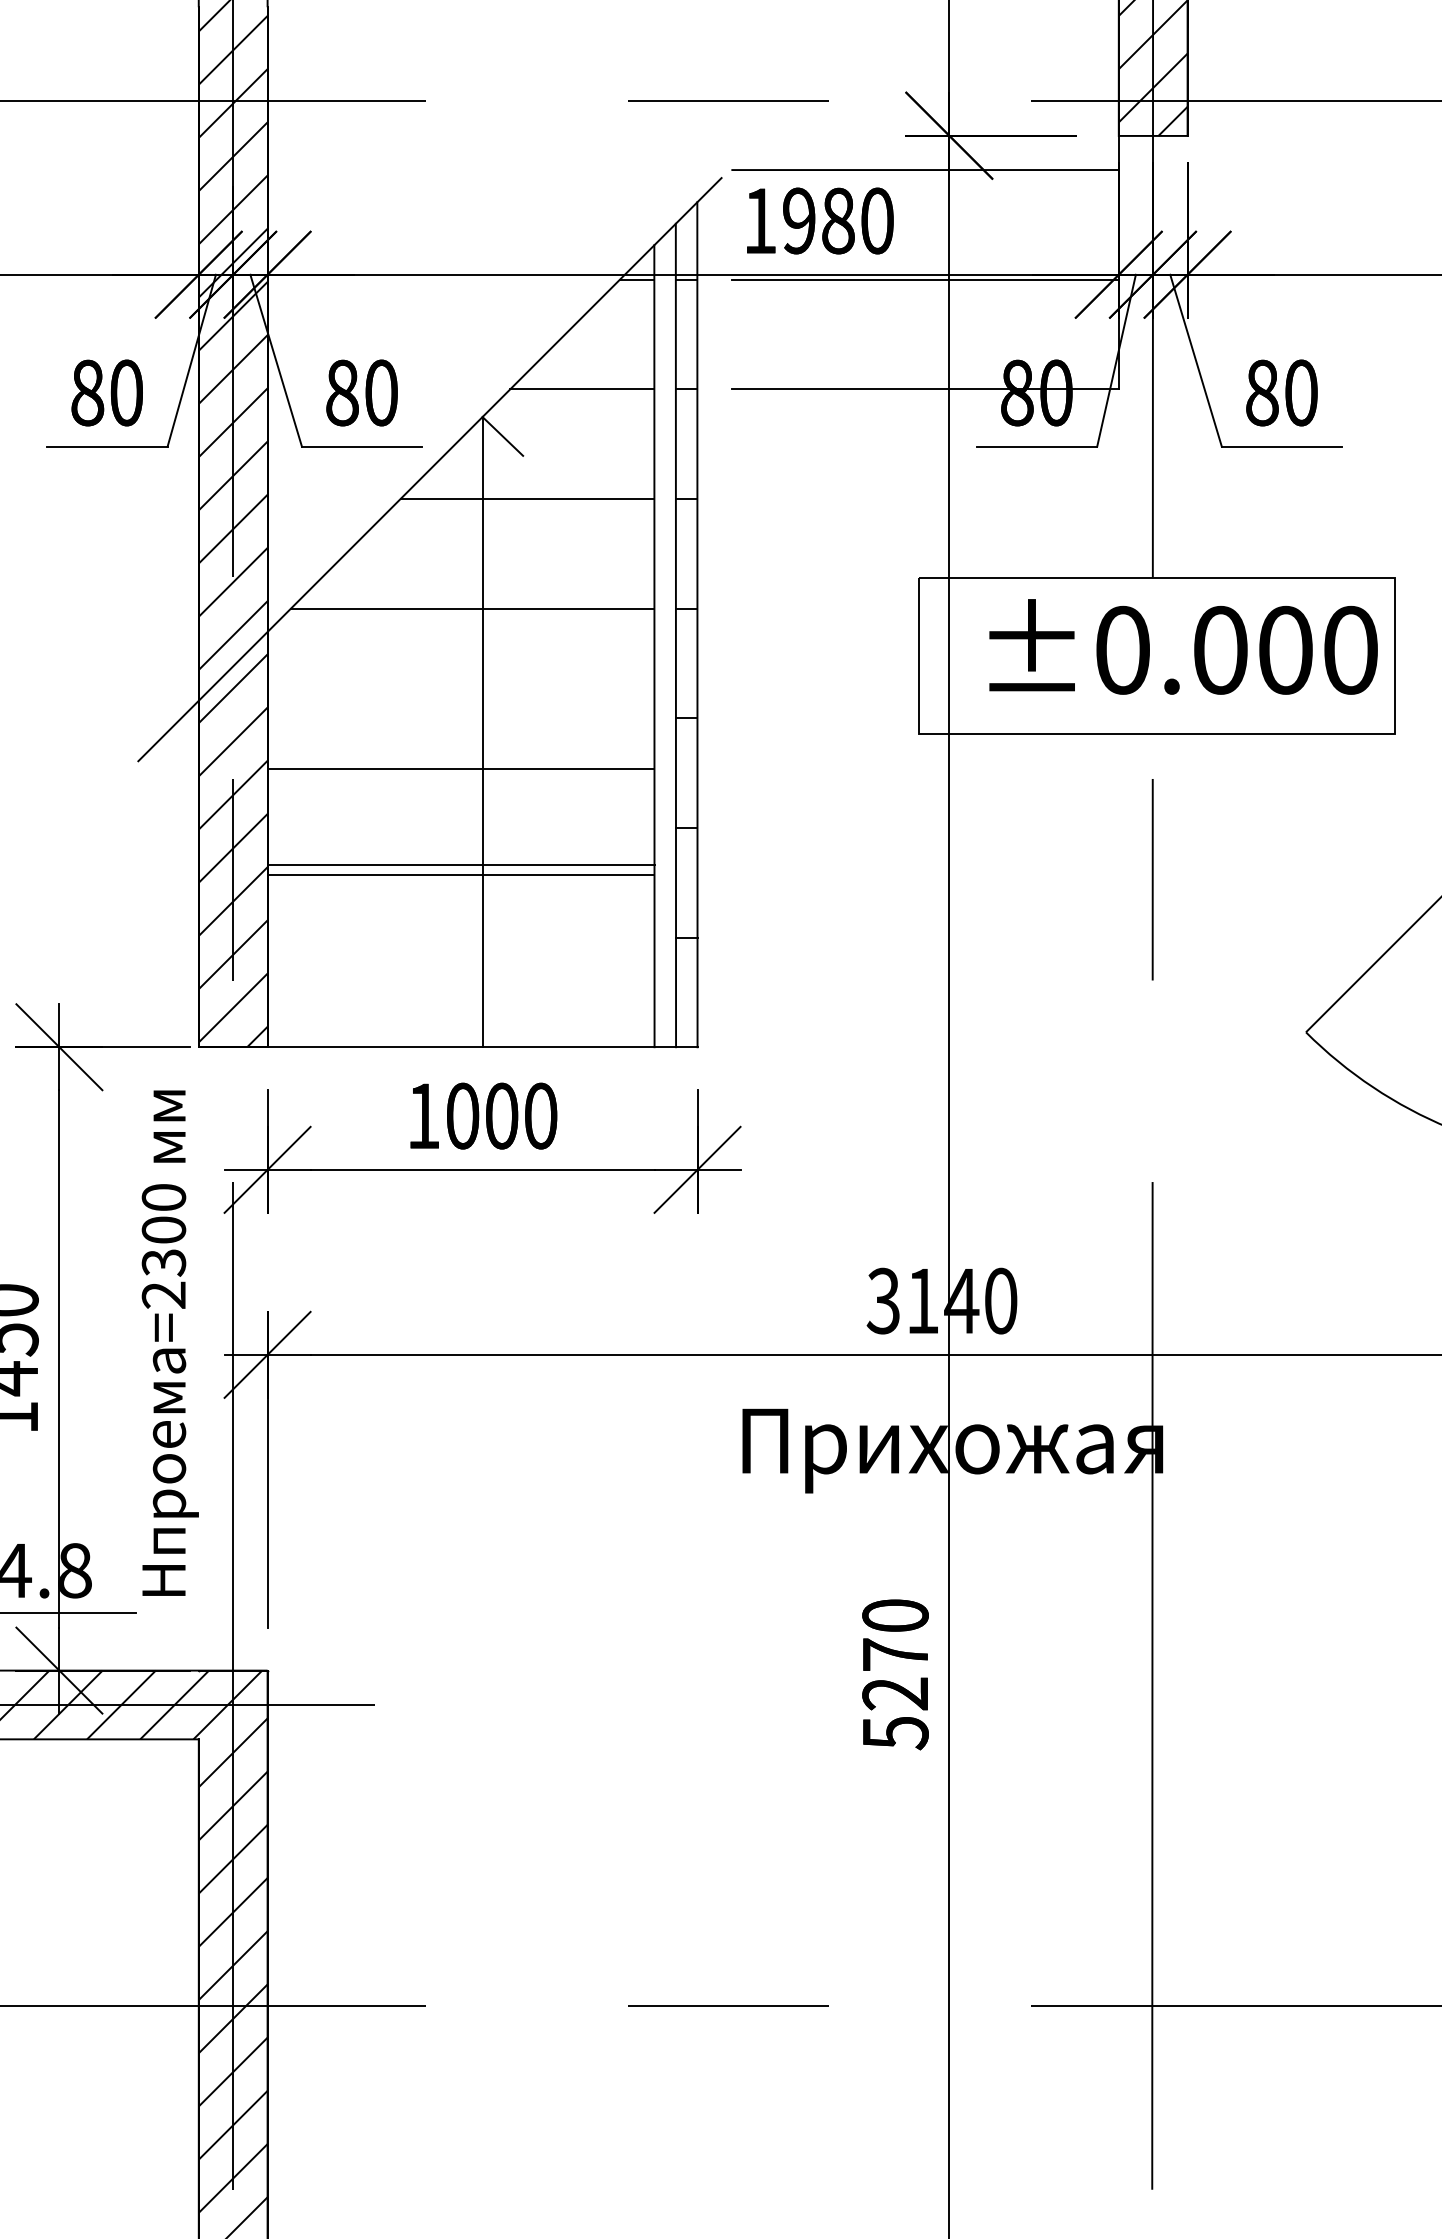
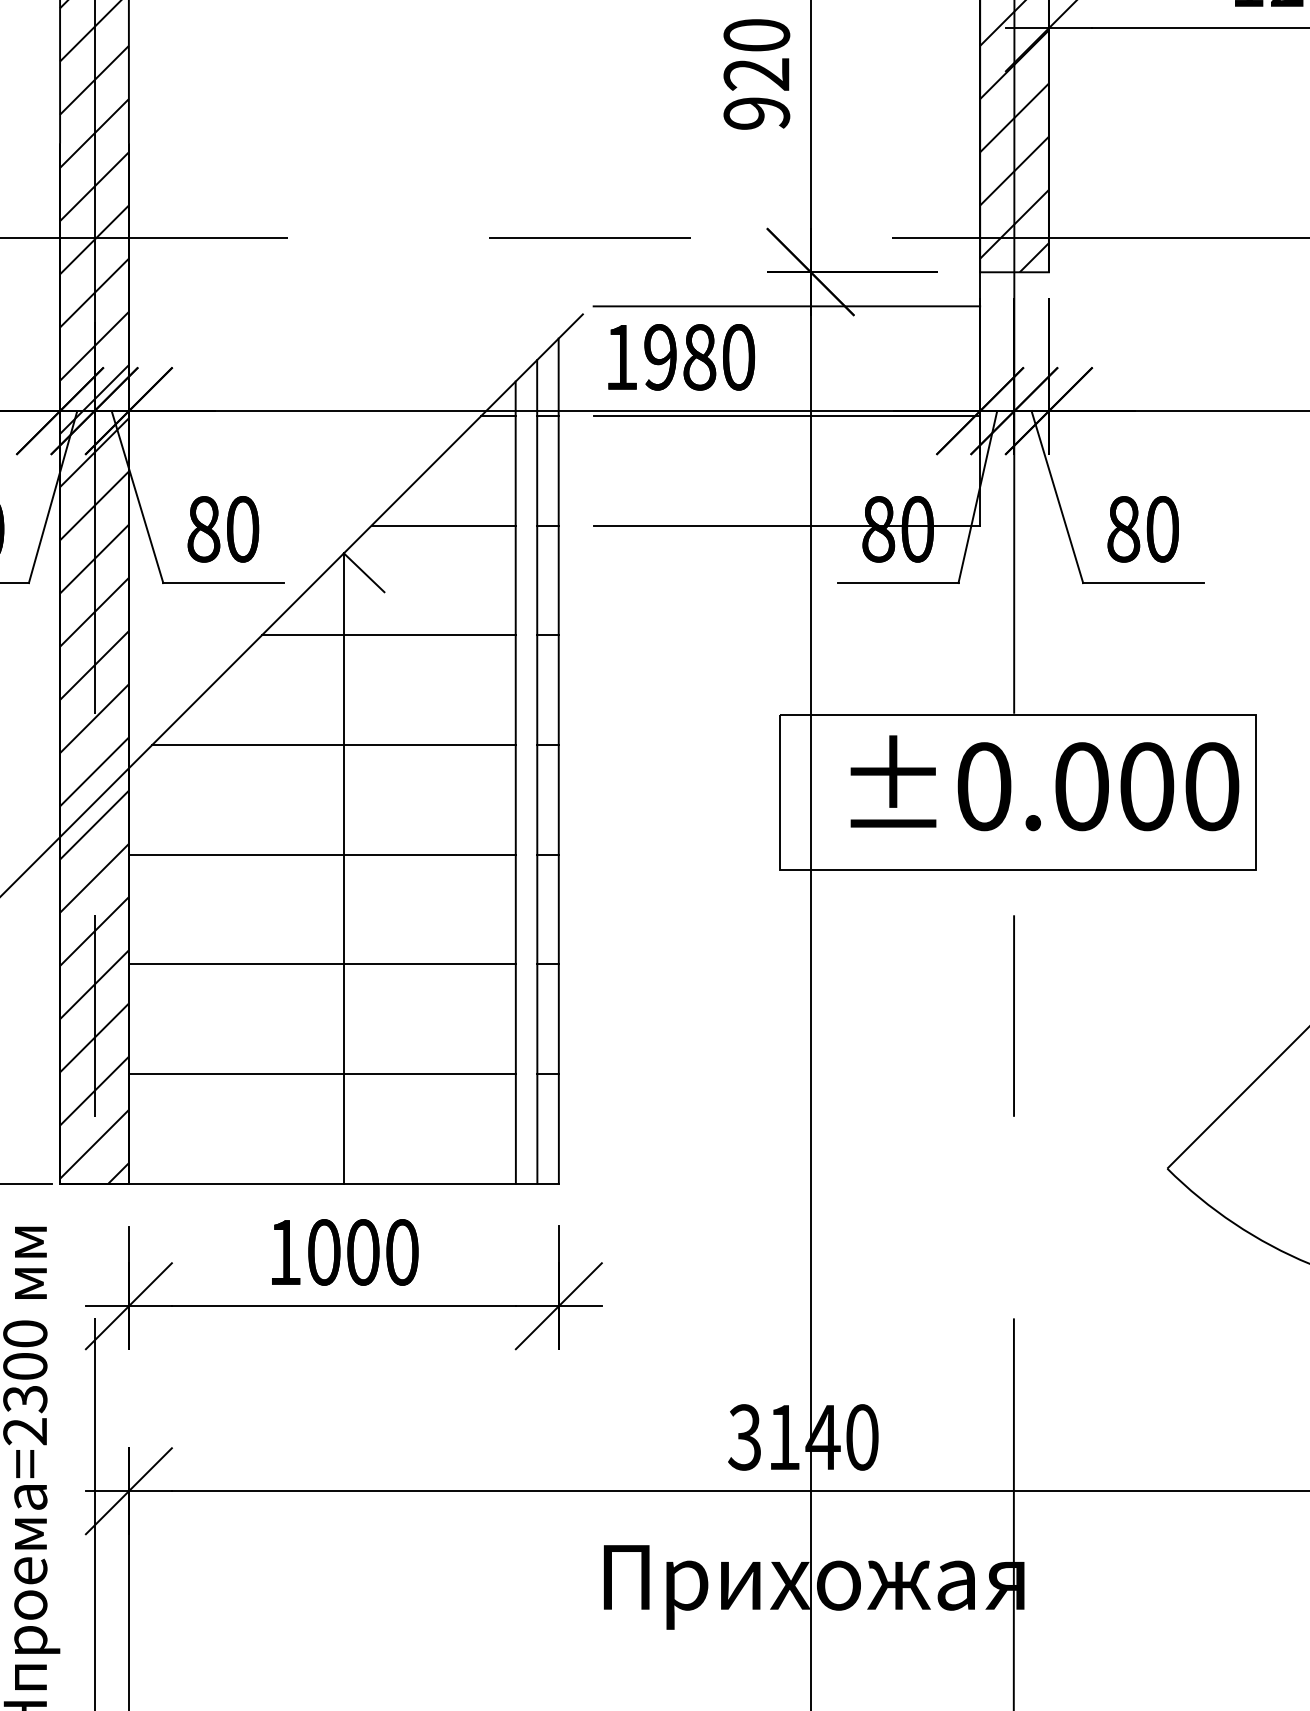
line: (460, 769) -> (321, 854), moved
line: (460, 864) -> (321, 1073), moved
line: (460, 874) -> (321, 963), moved

